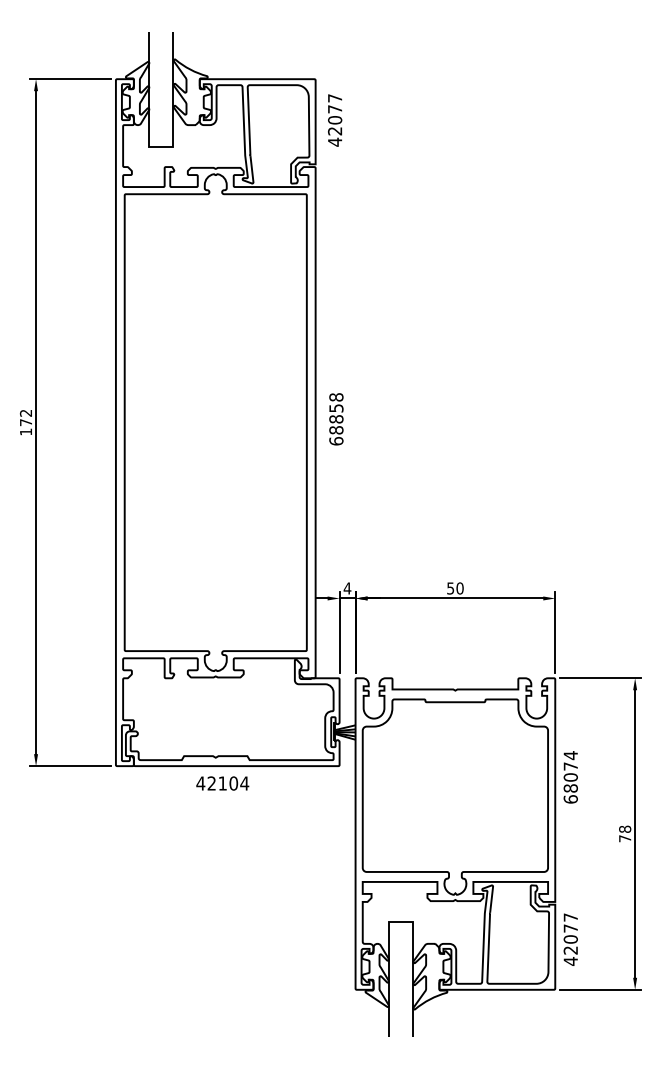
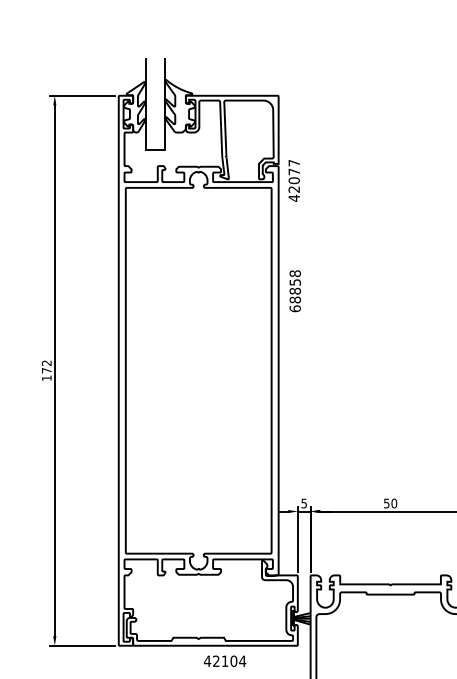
text: (335, 120) -> (294, 180), moved
text: (336, 419) -> (295, 291), moved
text: (347, 588) -> (304, 503), 4 -> 5
text: (222, 783) -> (224, 661), moved

